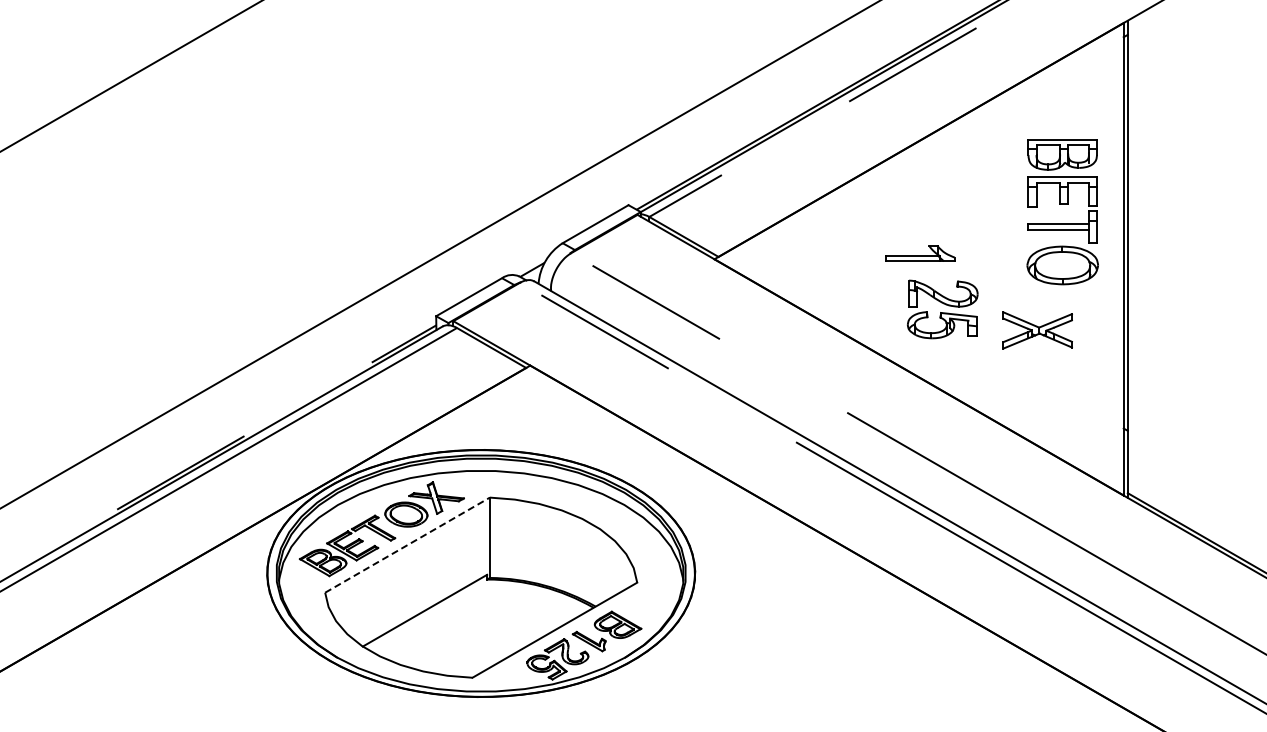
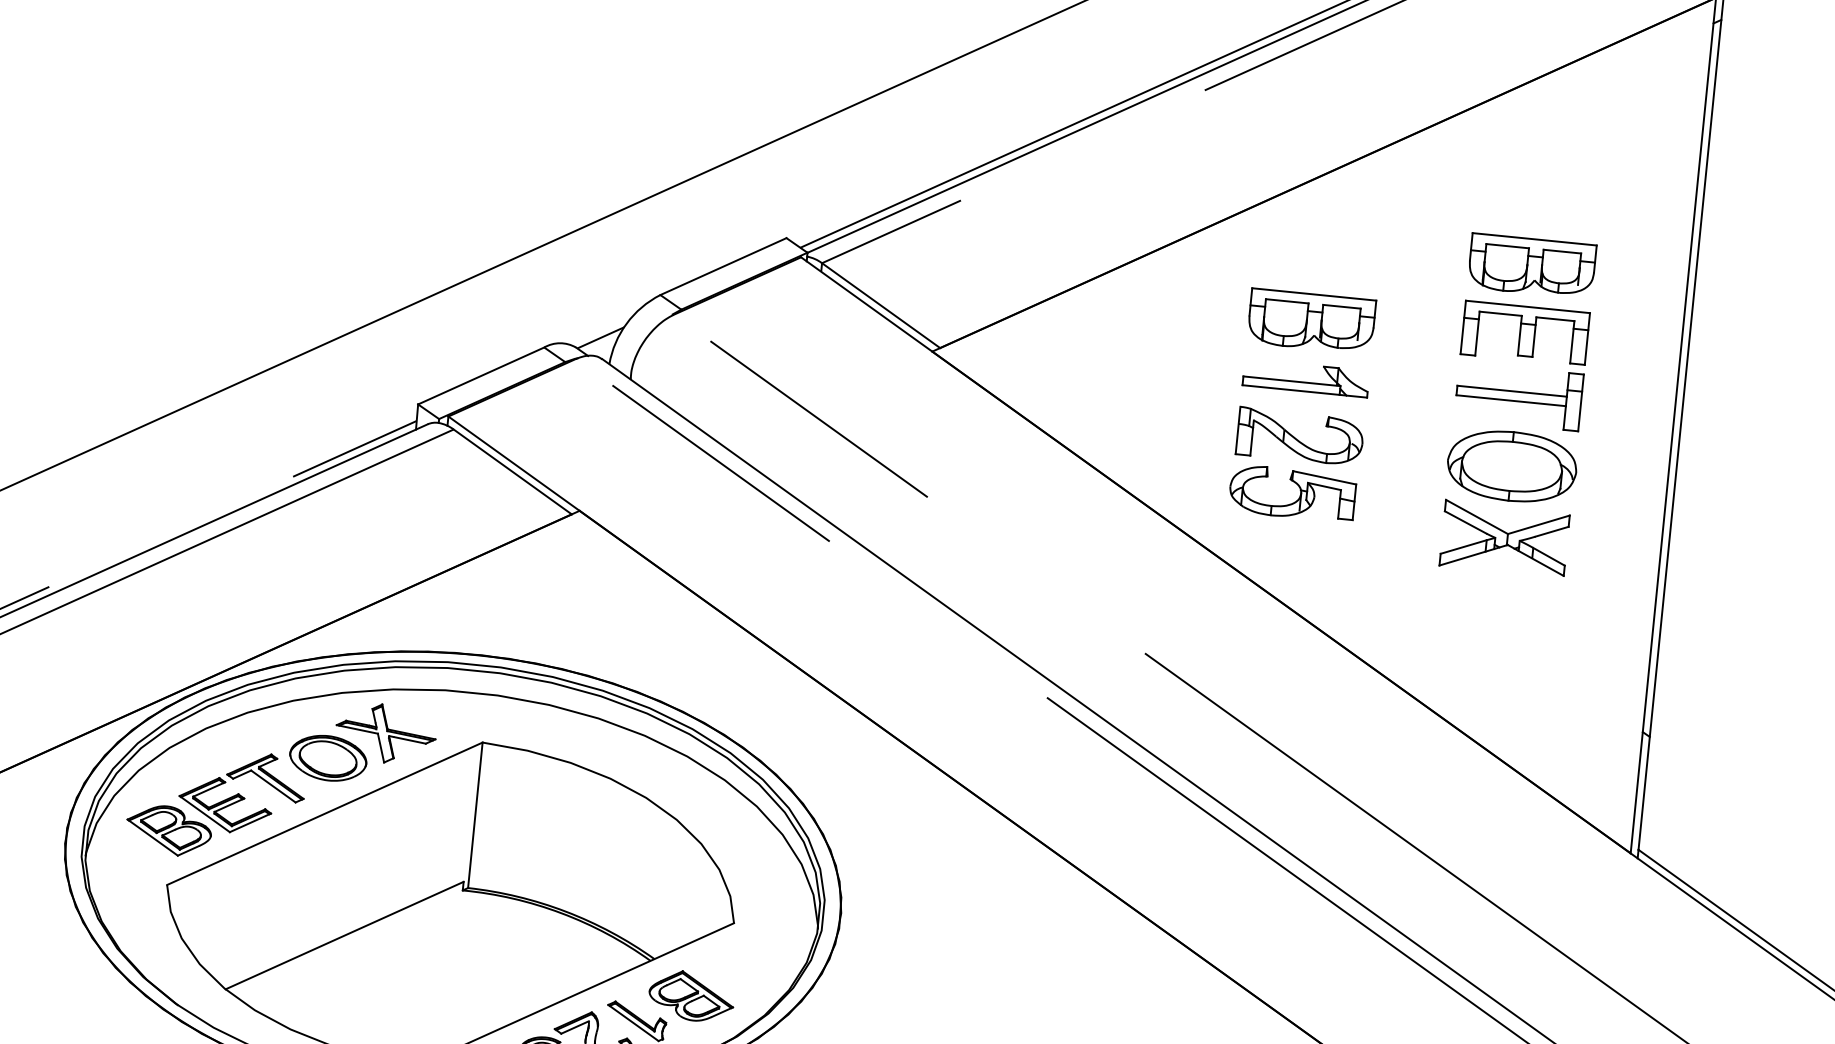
part: (1062, 204) -> (1522, 356), moved
part: (920, 221) -> (1312, 320), added
part: (942, 309) -> (1295, 465), moved
line: (407, 544) -> (324, 812), dashed -> solid

